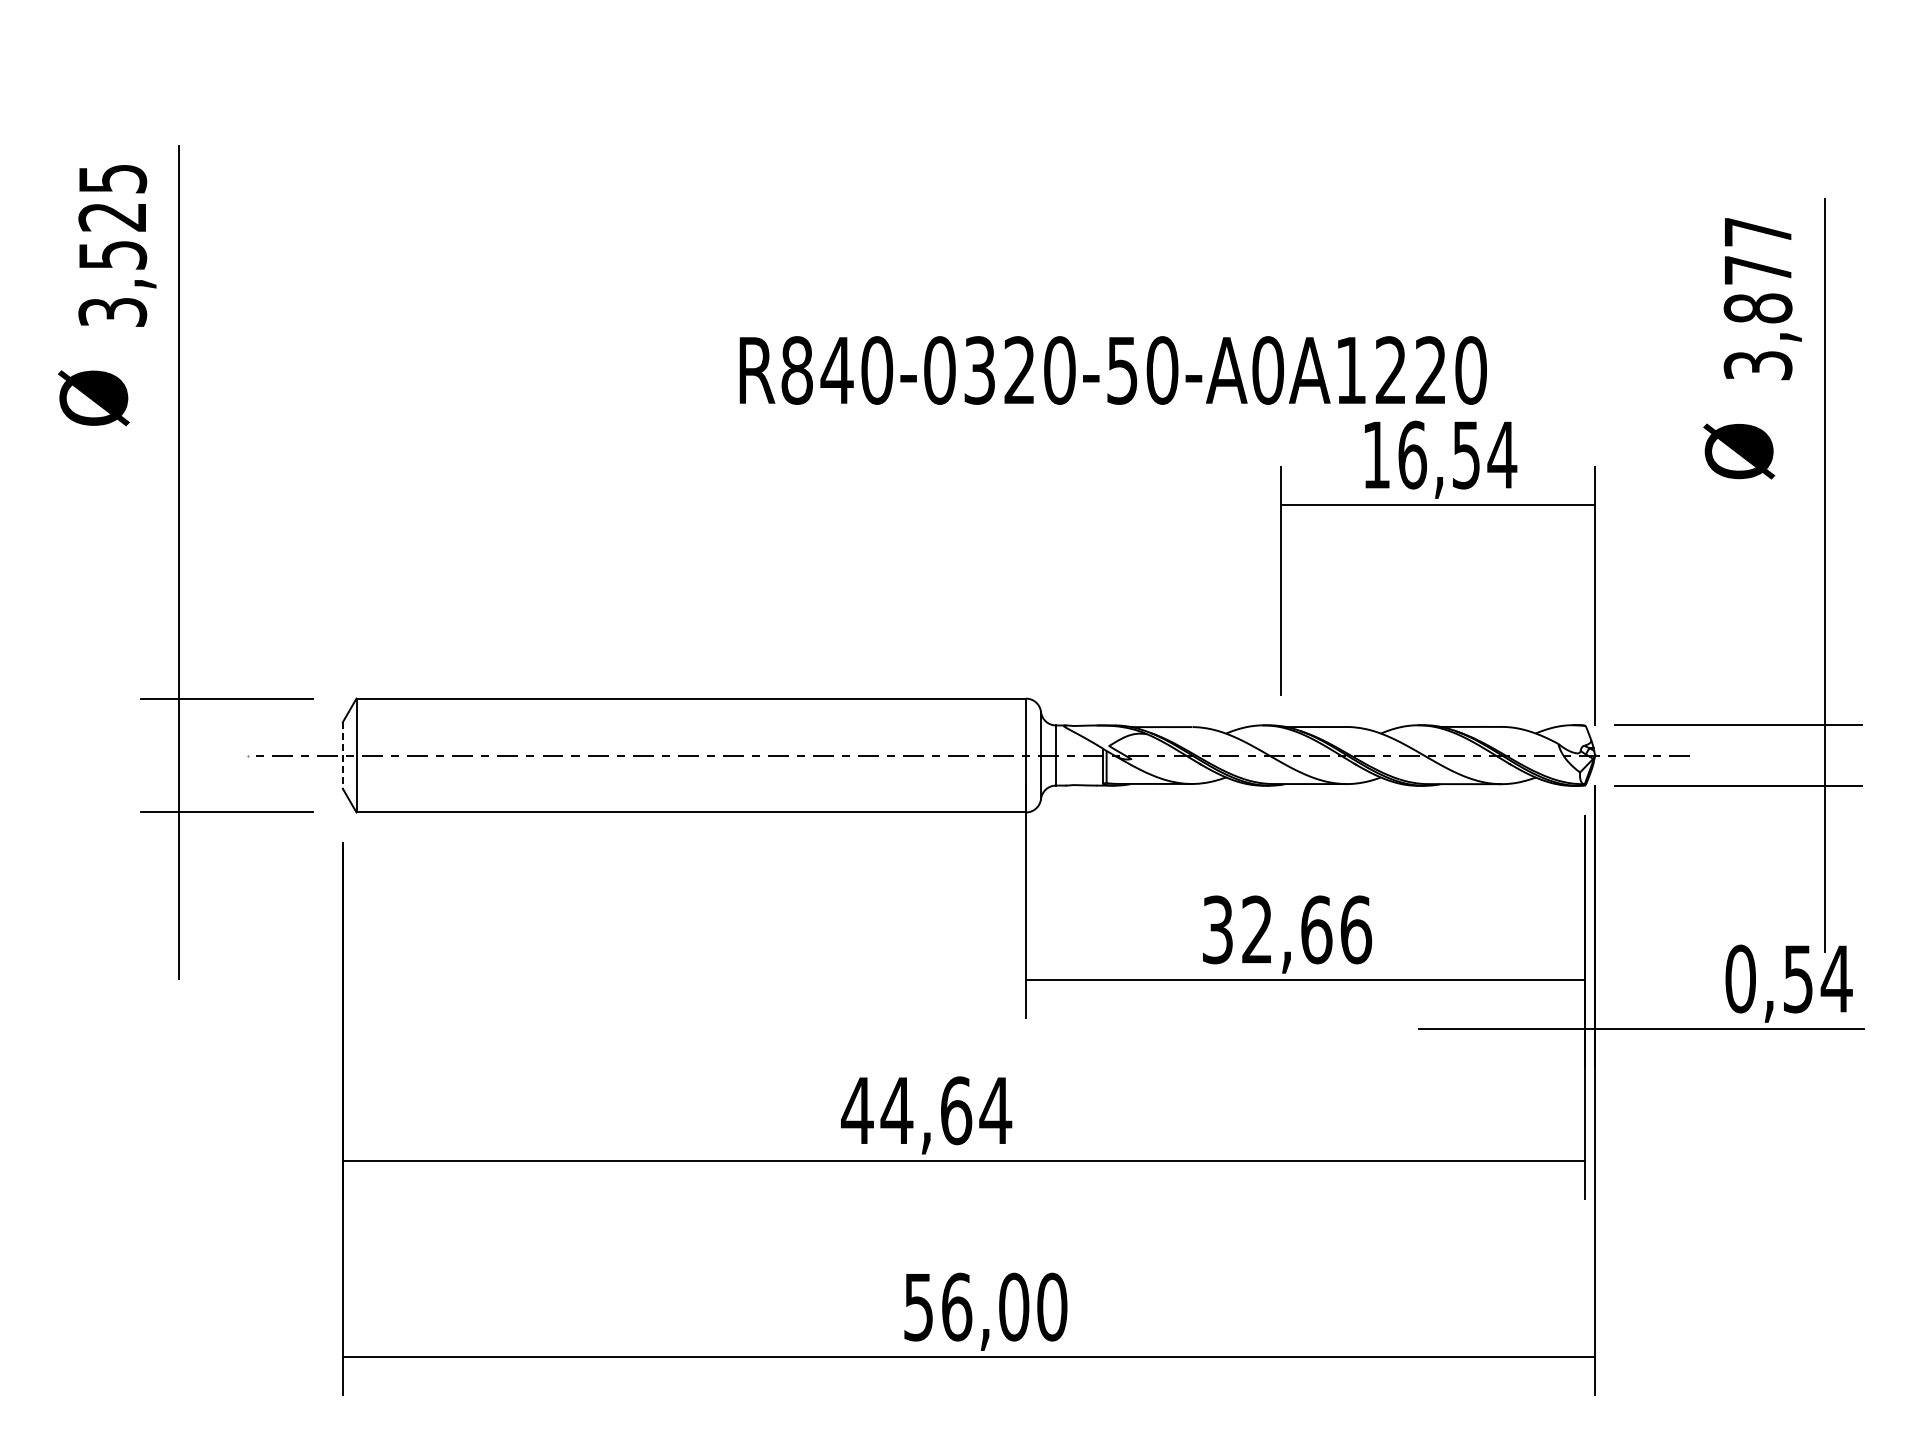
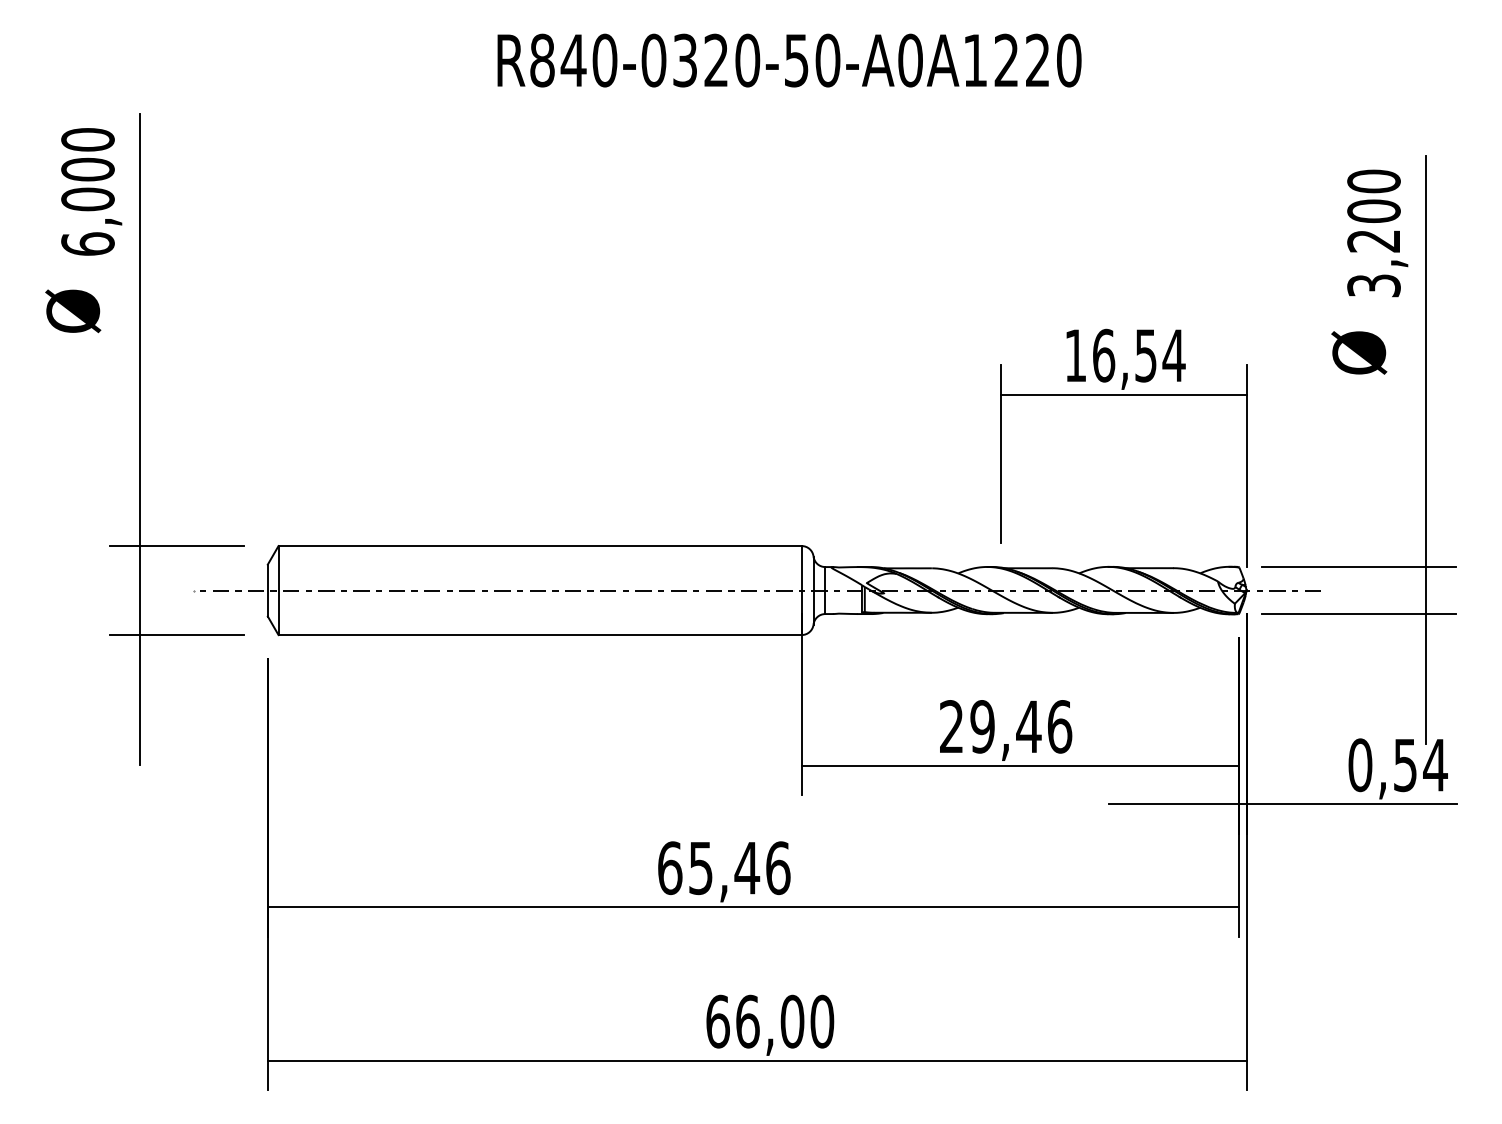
text: (112, 245) -> (87, 191), 3,525 -> 6,000
text: (1757, 270) -> (1373, 211), 3,877 -> 3,200
text: (1112, 370) -> (788, 60), moved
line: (342, 756) -> (267, 591), dashed -> solid
text: (1267, 929) -> (990, 726), 32,66 -> 29,46
text: (926, 1110) -> (724, 867), 44,64 -> 65,46
text: (919, 1306) -> (718, 1021), 56,00 -> 66,00

